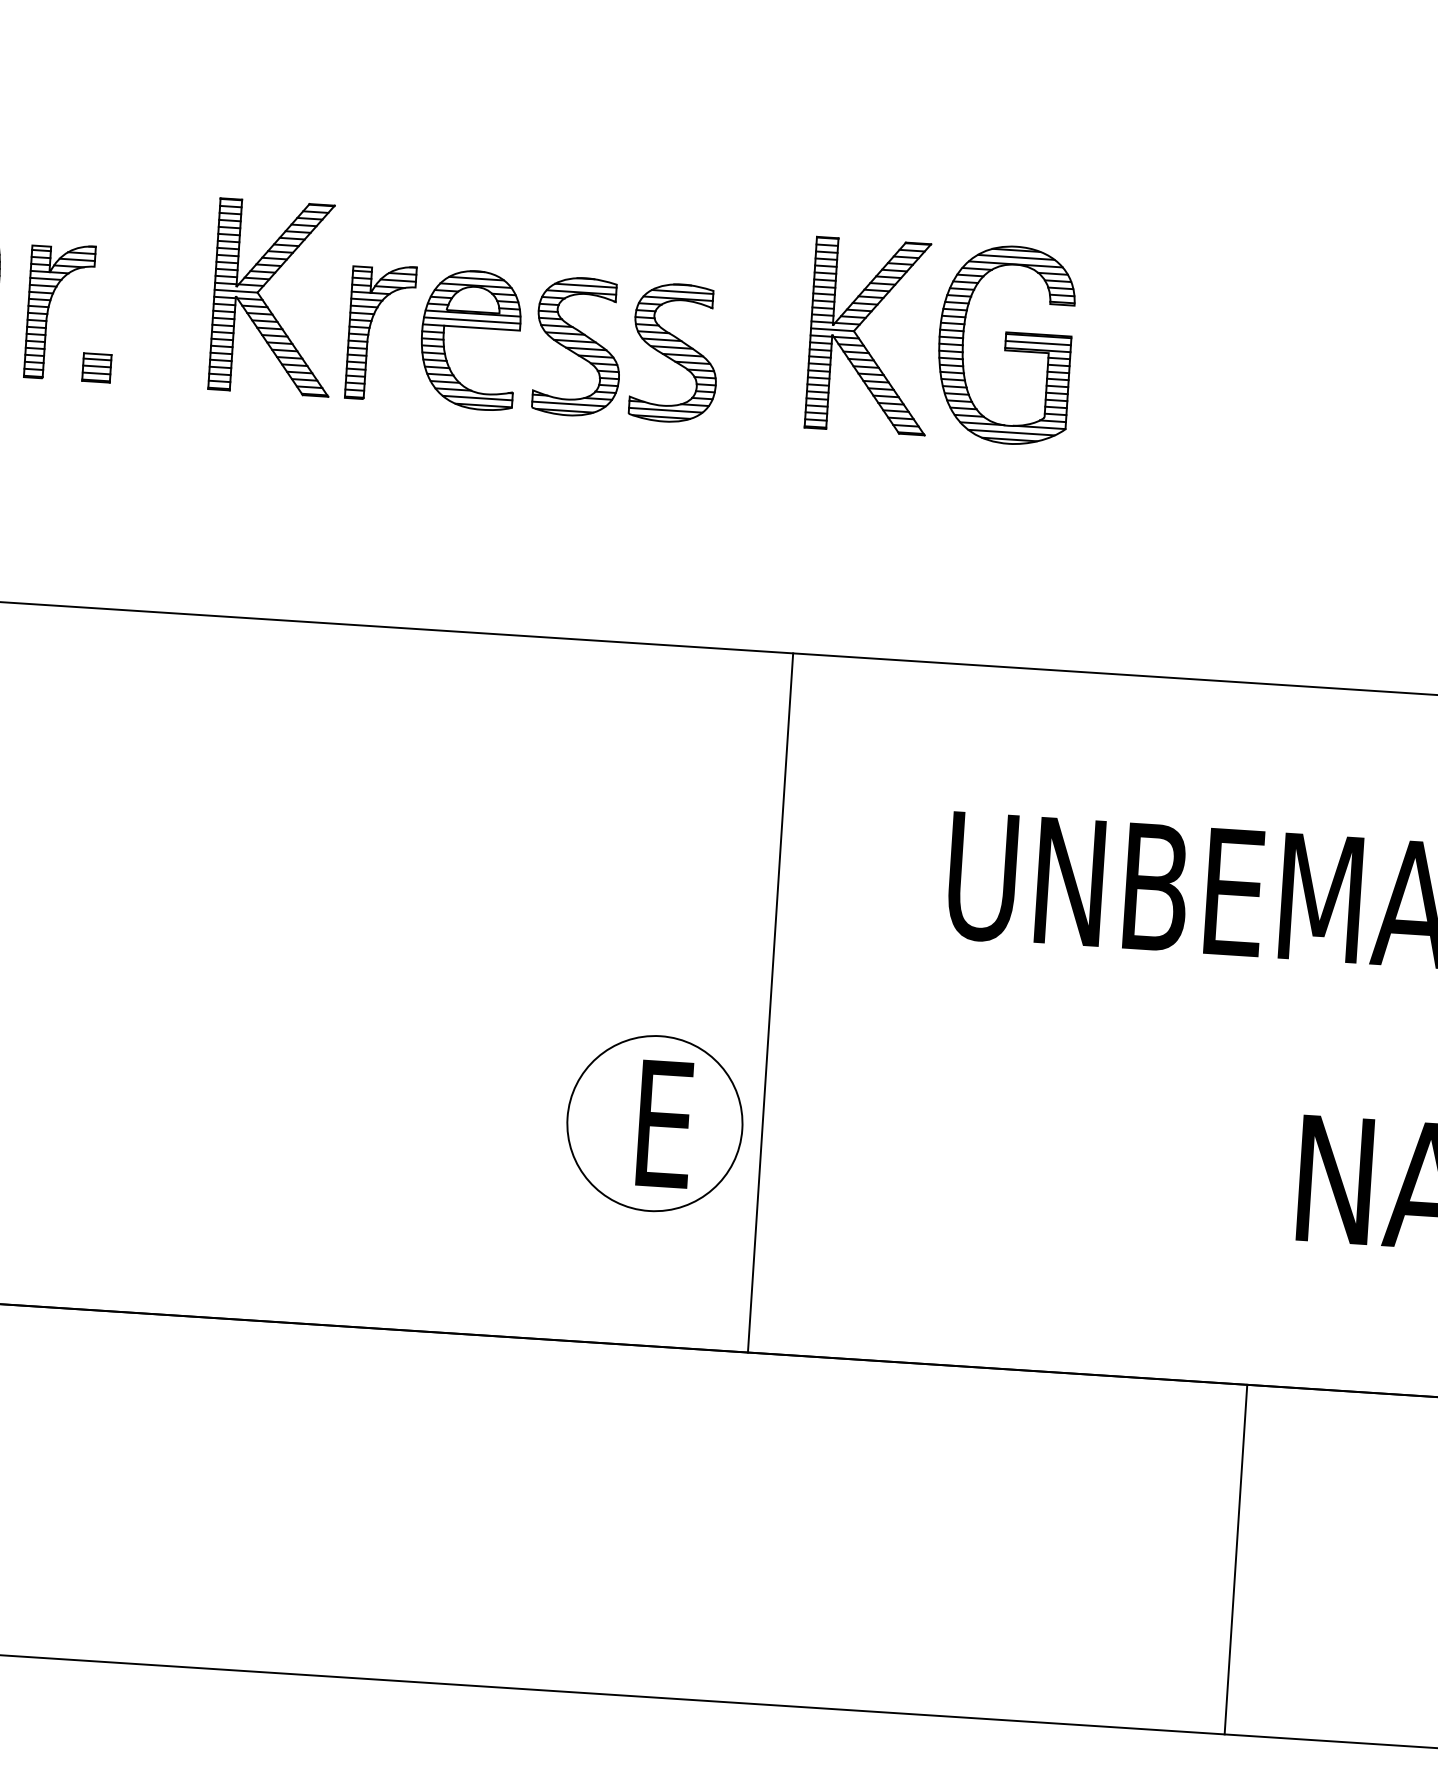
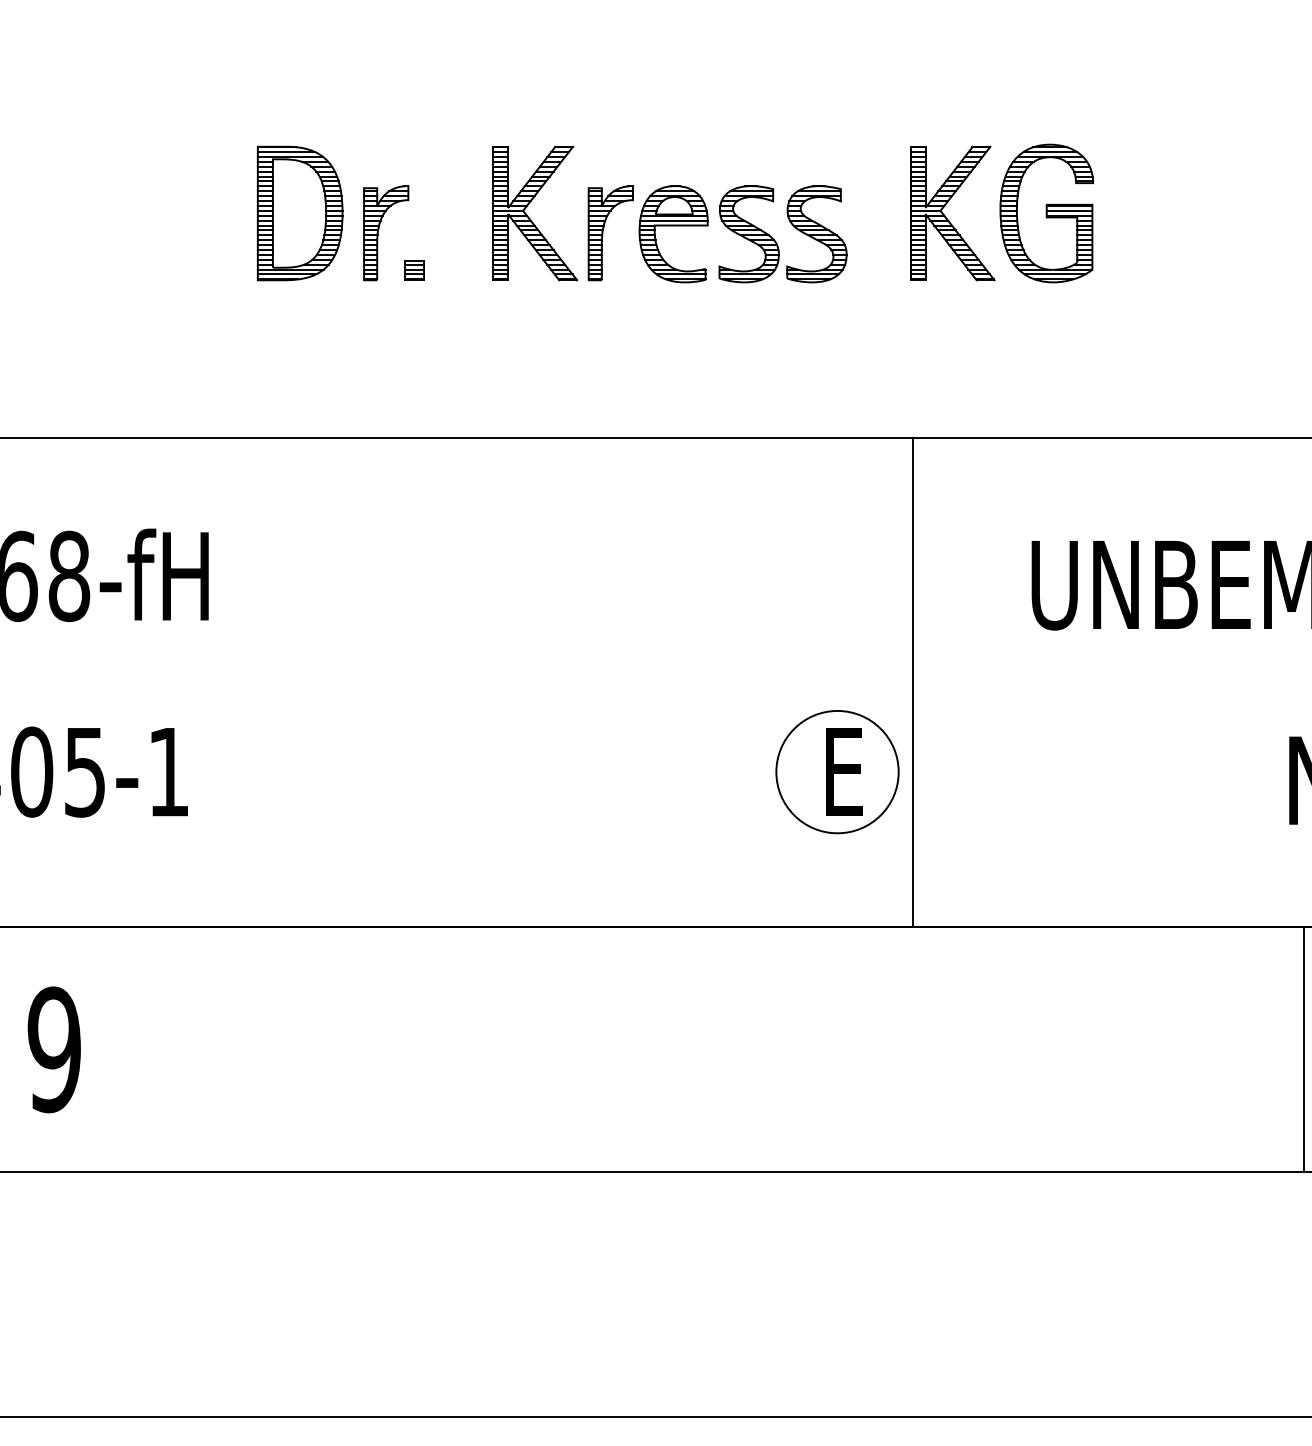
line: (1236, 1559) -> (1304, 1049), moved

